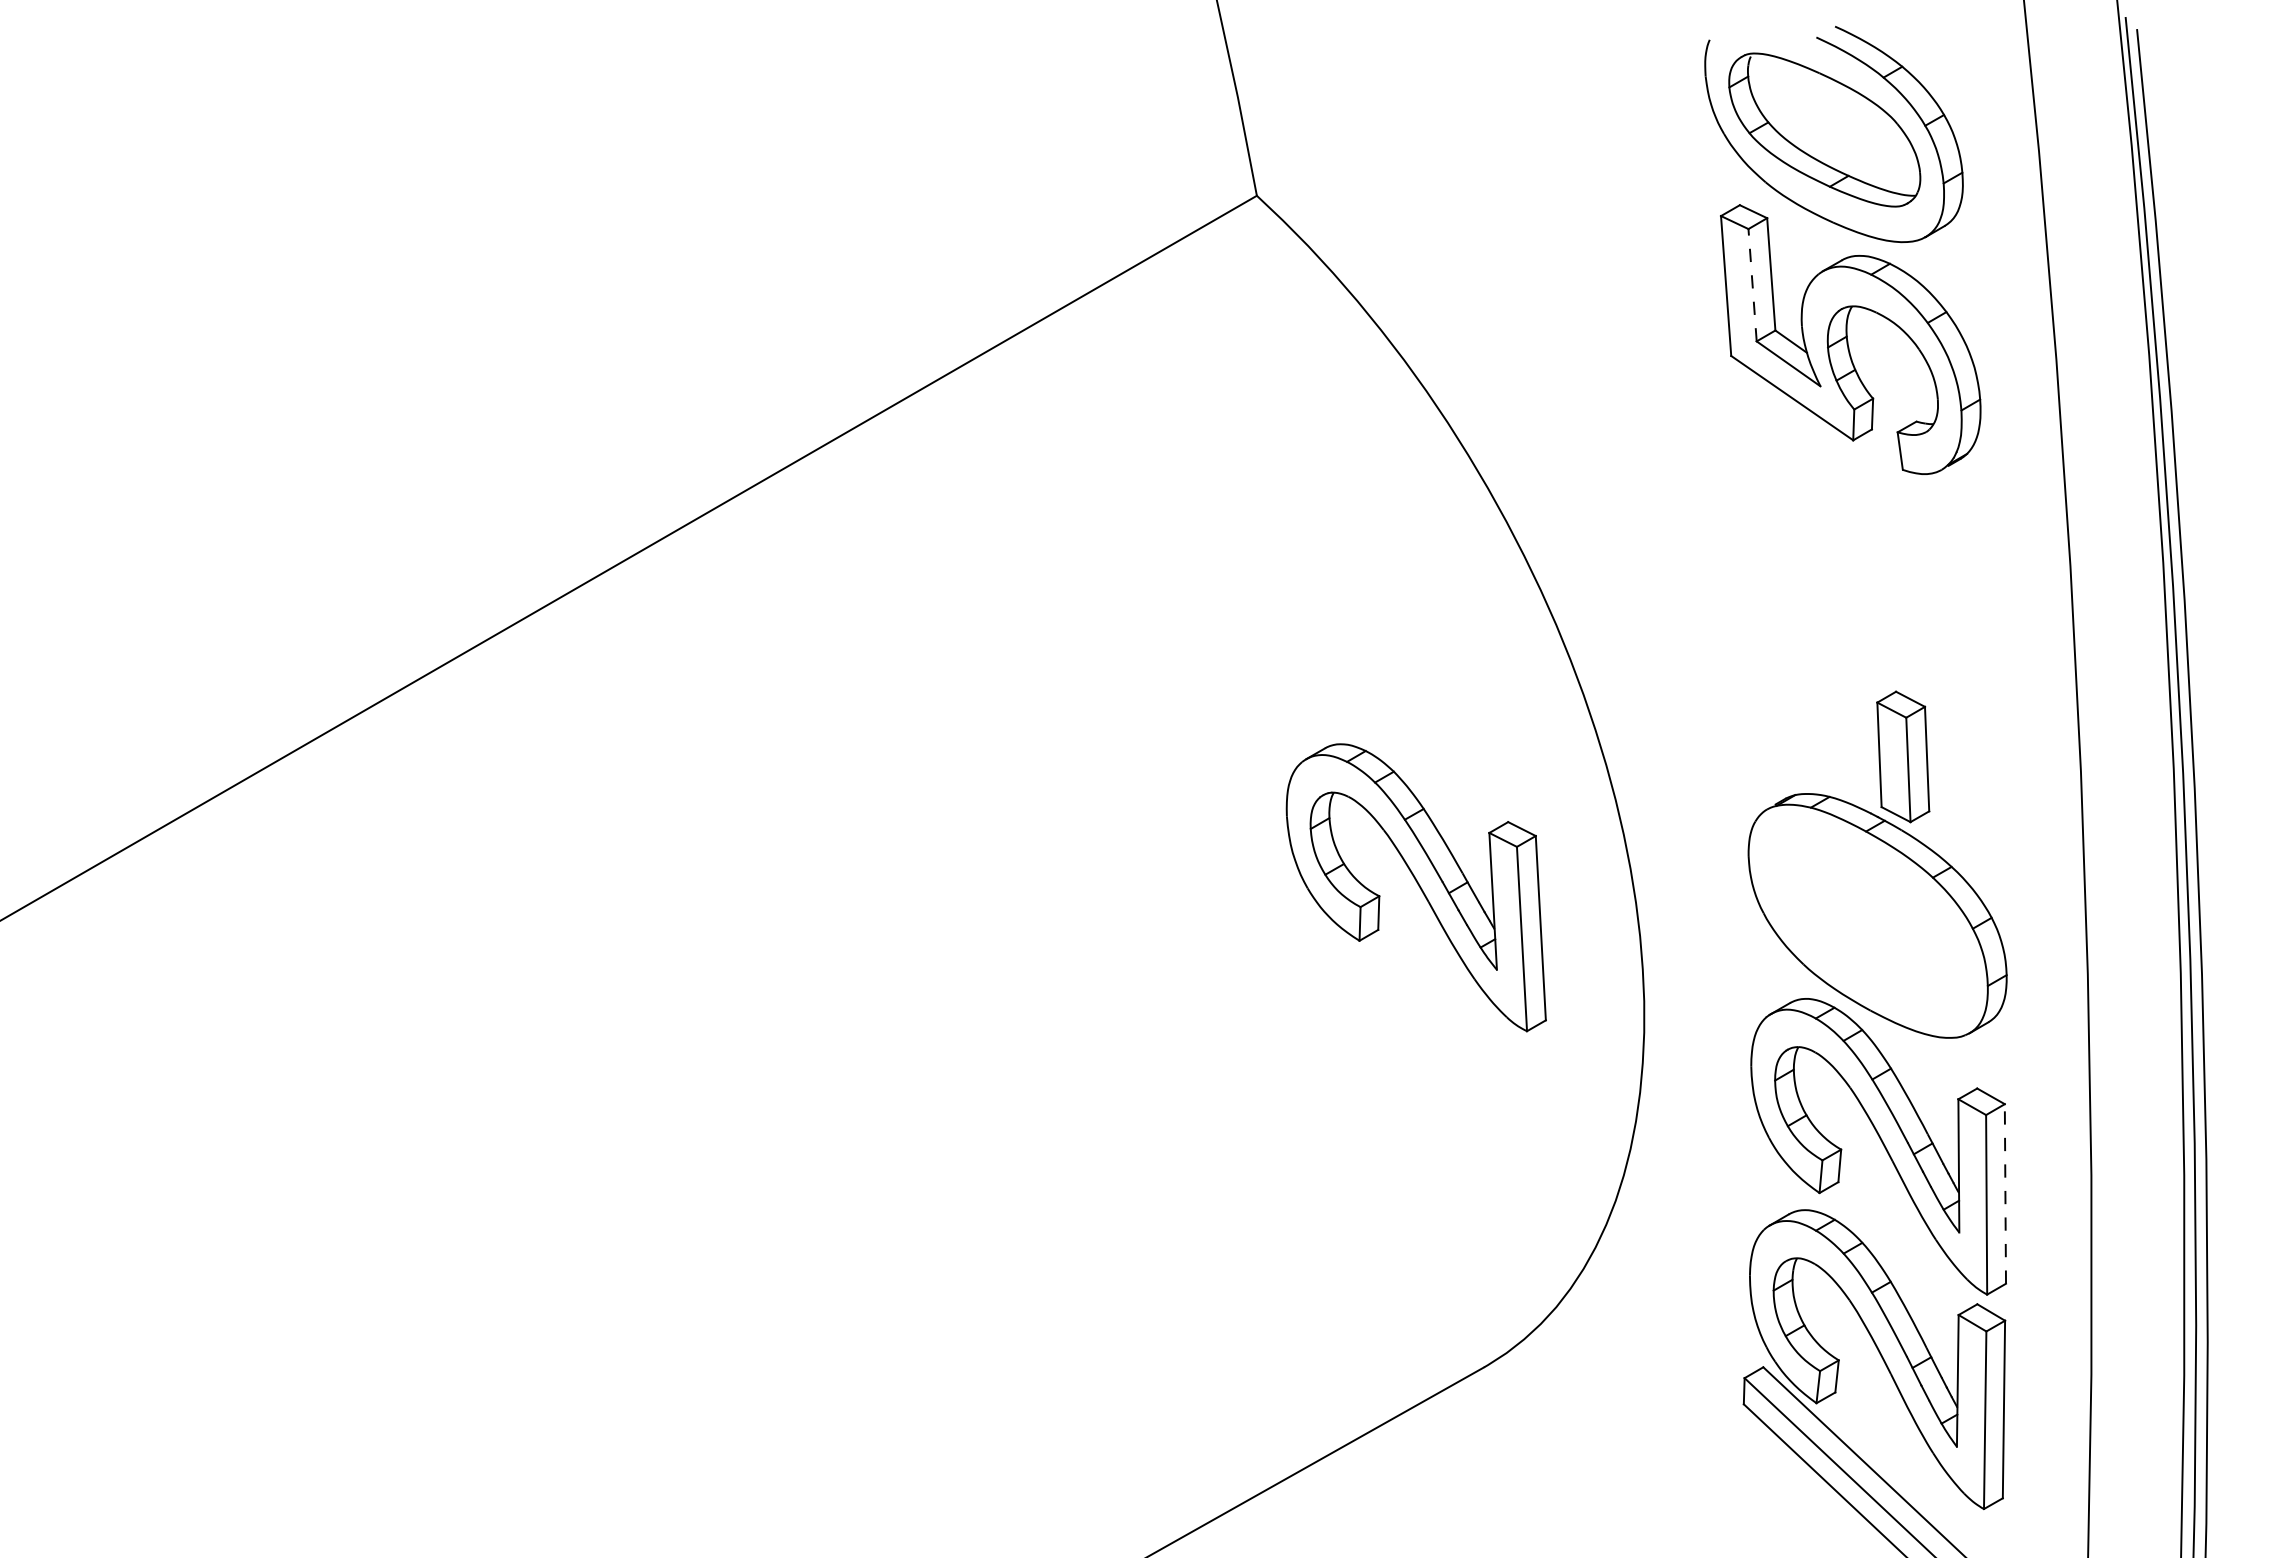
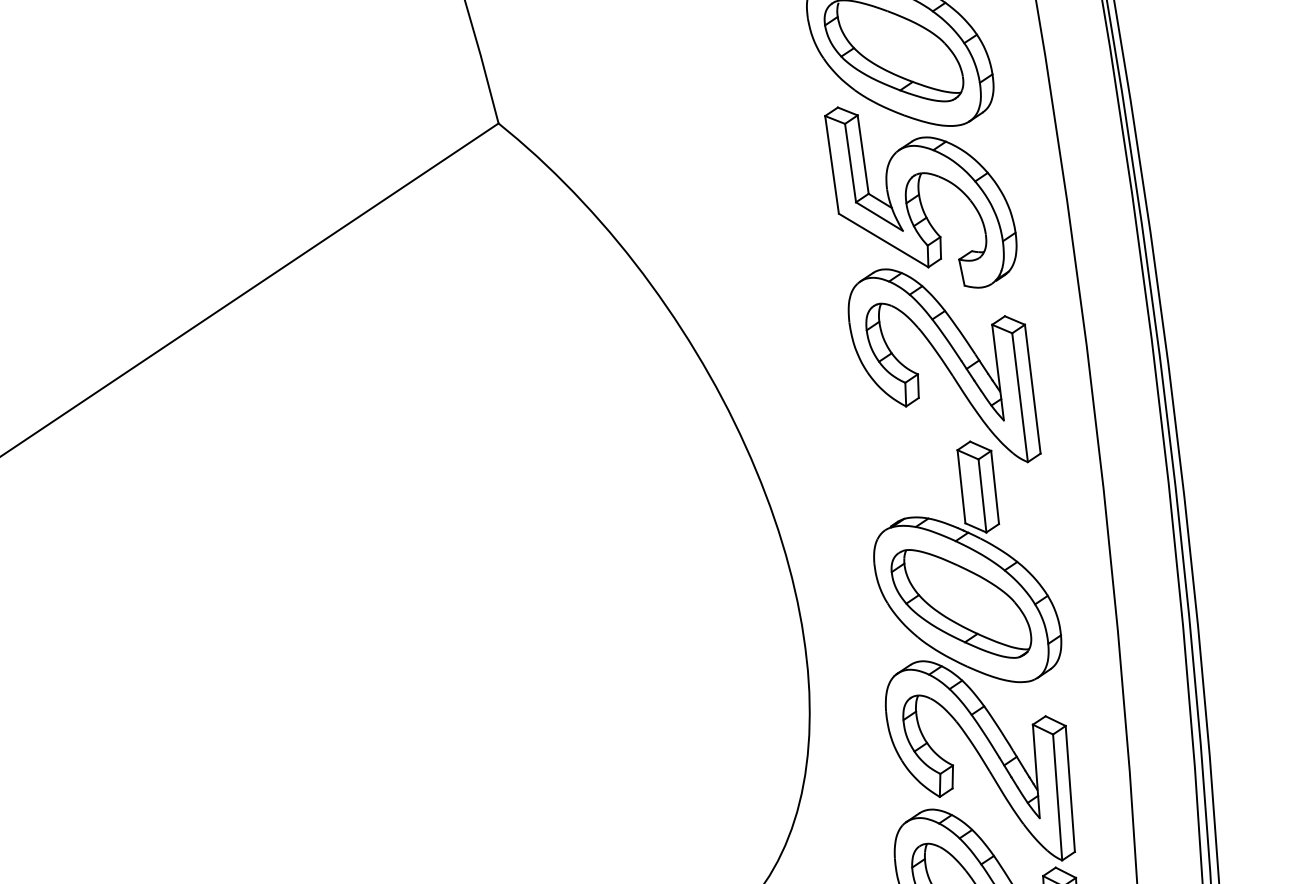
line: (1752, 284) -> (850, 162), dashed -> solid
part: (1415, 887) -> (942, 366), moved
part: (1868, 920) -> (961, 603), added
line: (2005, 1193) -> (1070, 788), dashed -> solid

